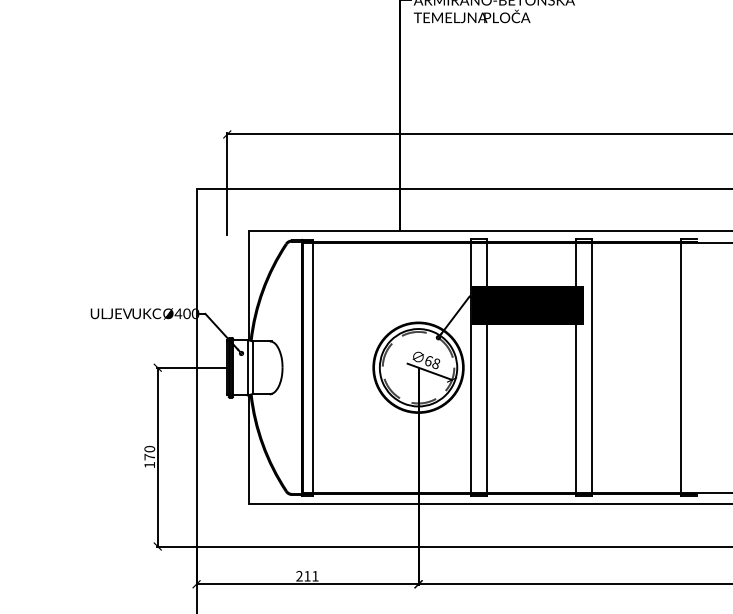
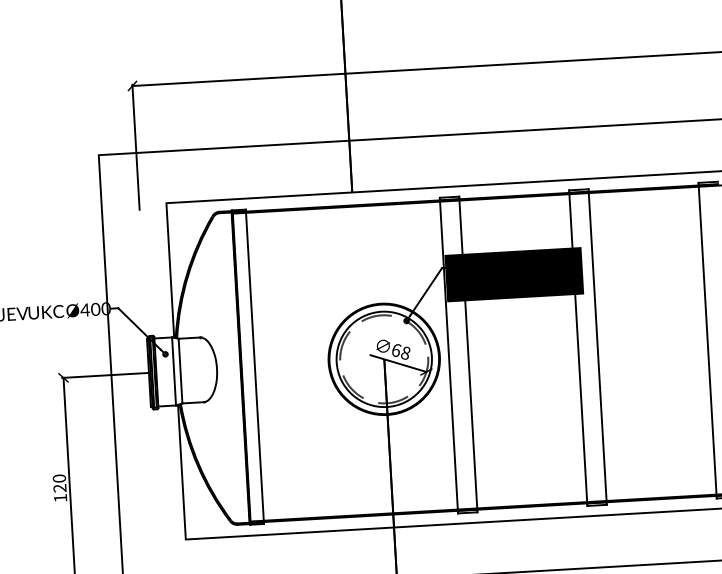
text: (149, 456) -> (59, 487), 170 -> 120

